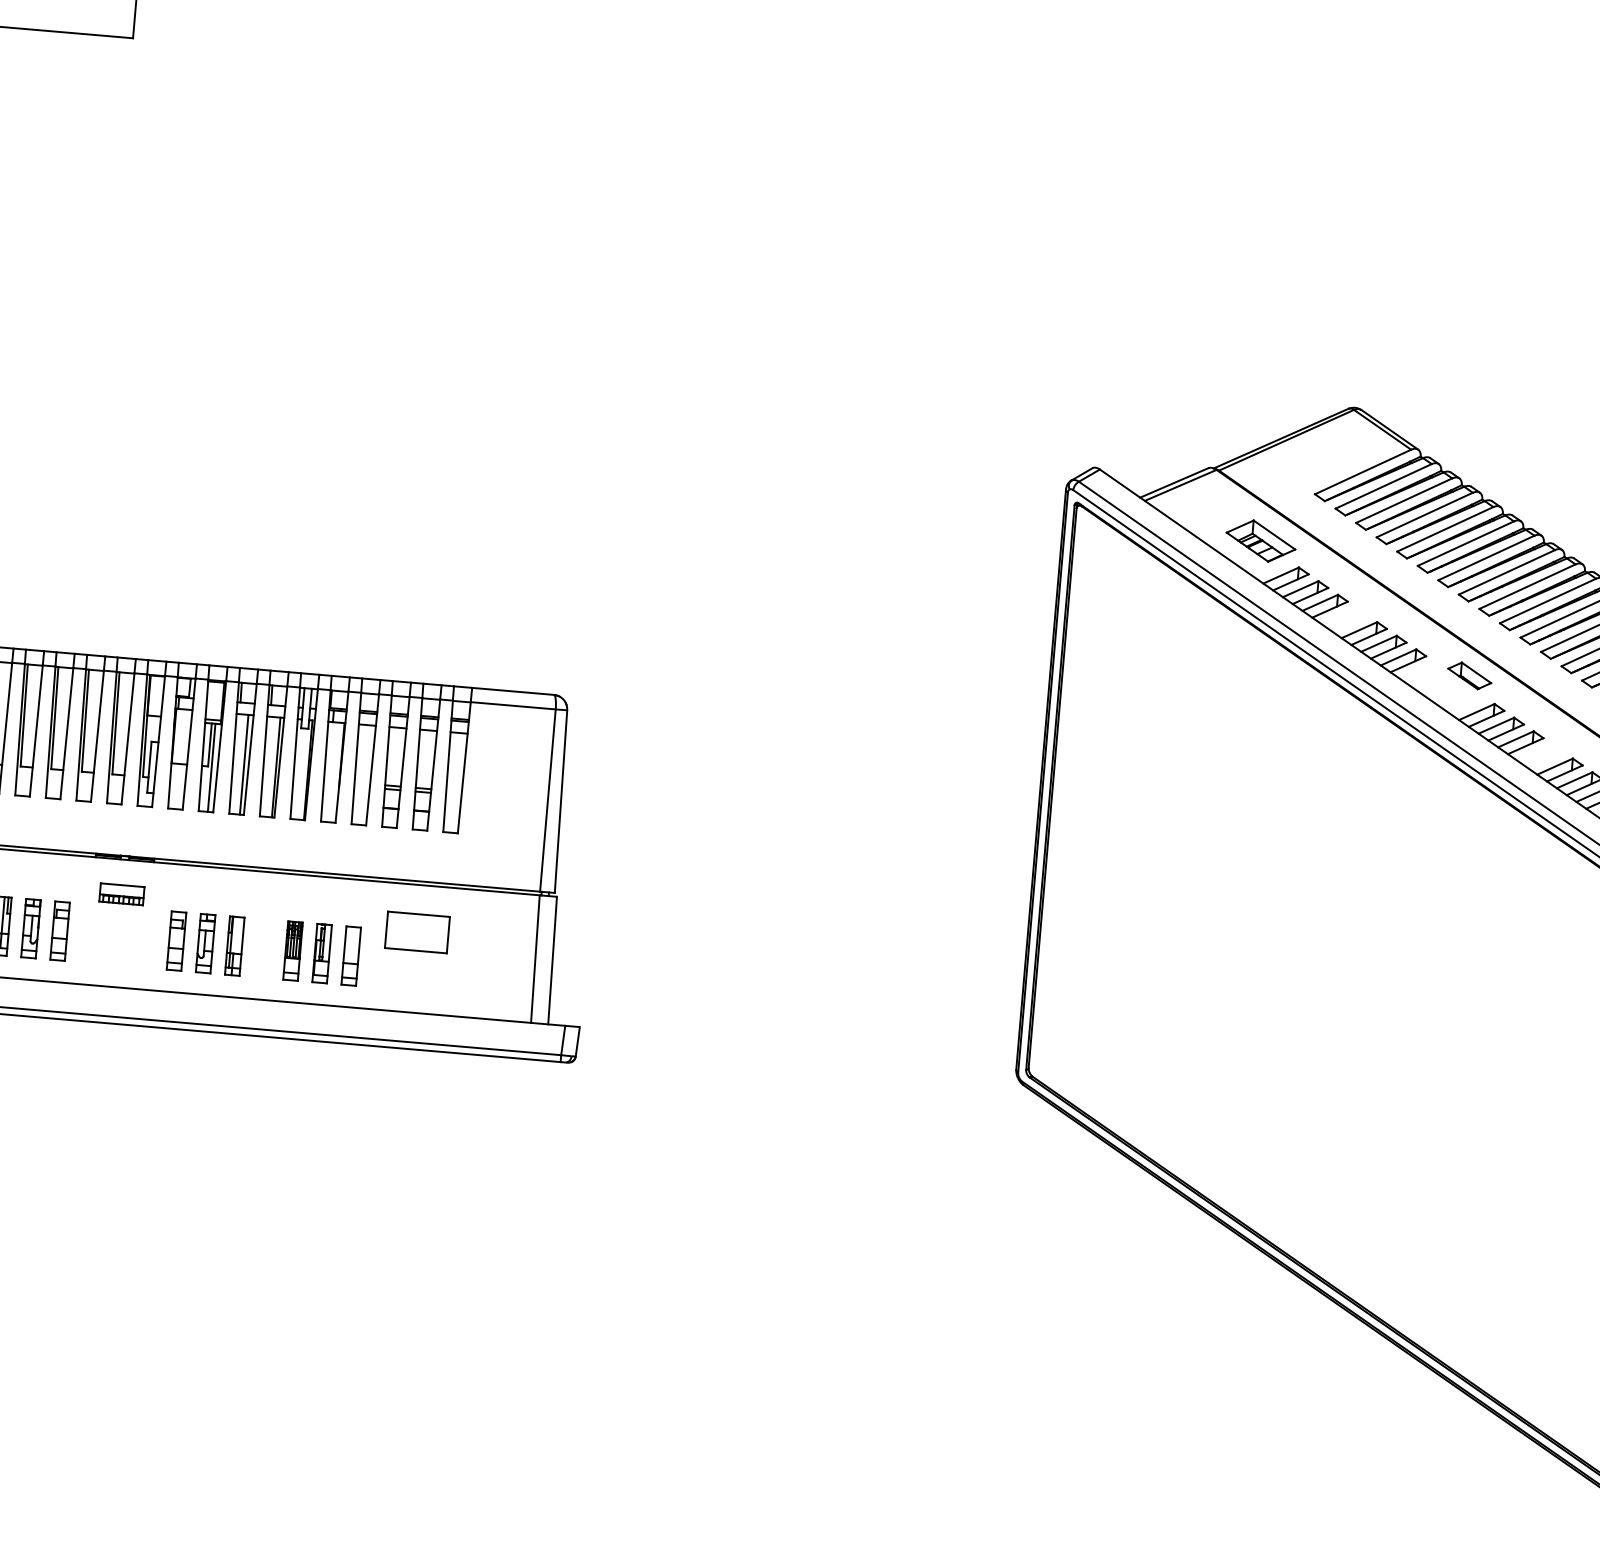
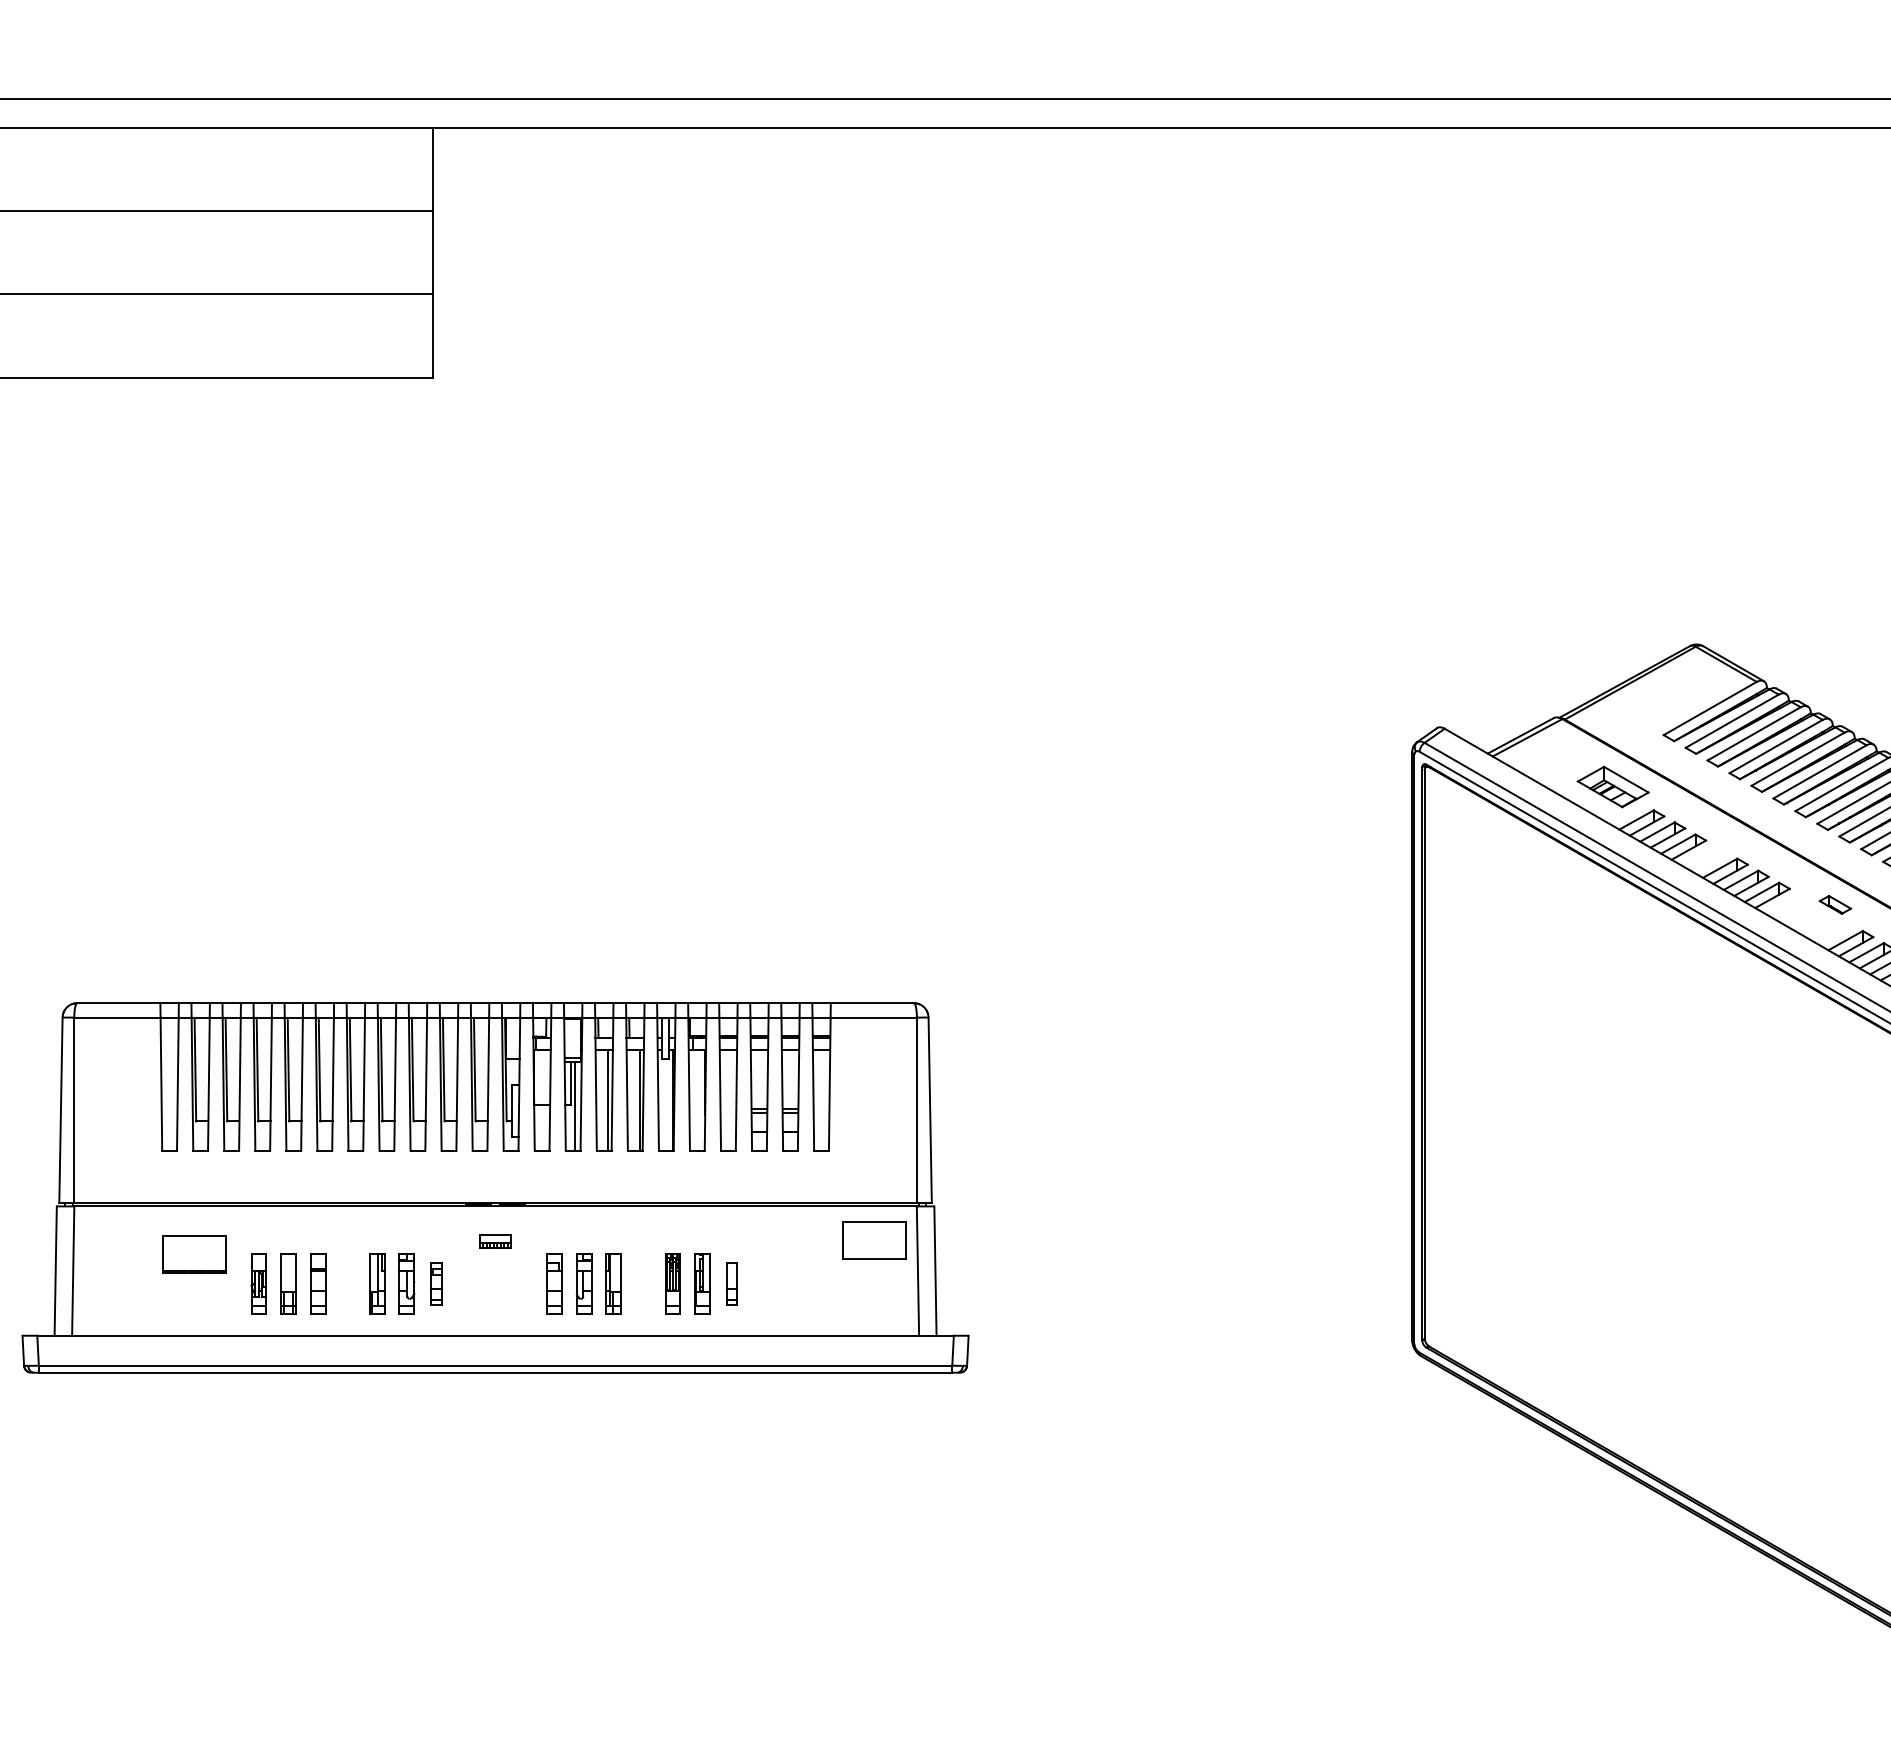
part: (1469, 675) -> (1835, 904), size x0.7
part: (121, 894) -> (495, 1241), size x0.7
part: (60, 930) -> (436, 1283), size x0.7
part: (417, 932) -> (874, 1240), moved
part: (351, 955) -> (732, 1283), size x0.7

